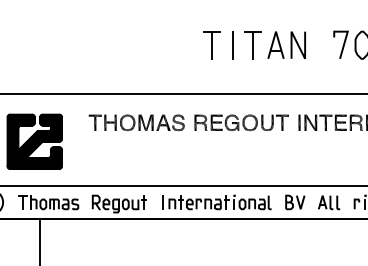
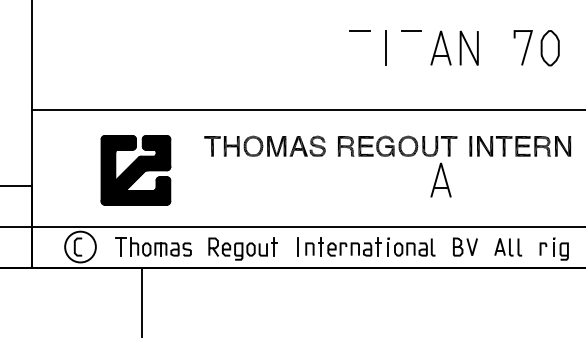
line: (212, 45) -> (360, 48), removed
line: (252, 45) -> (411, 48), removed
part: (275, 149) -> (440, 179), added

